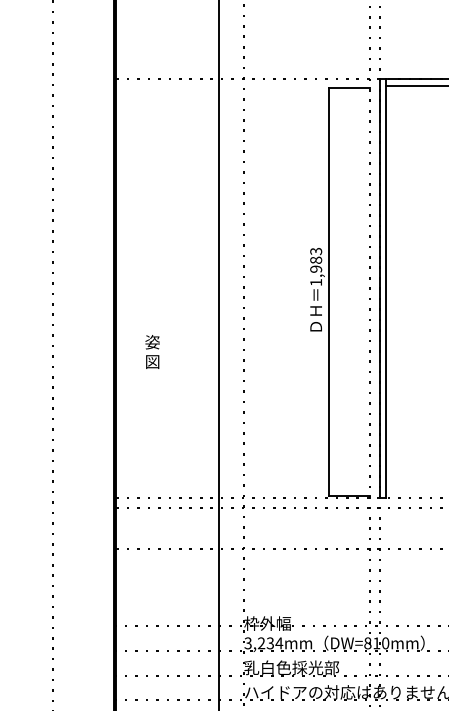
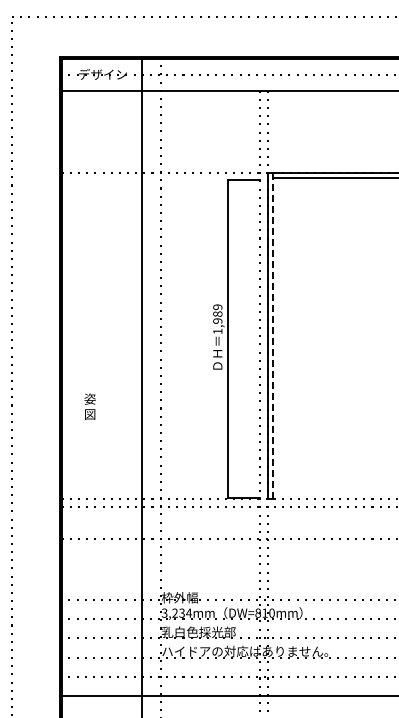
text: (315, 251) -> (217, 307), 1,983 -> 1,989
line: (386, 287) -> (272, 335), solid -> dashed
text: (151, 351) -> (89, 406), moved

